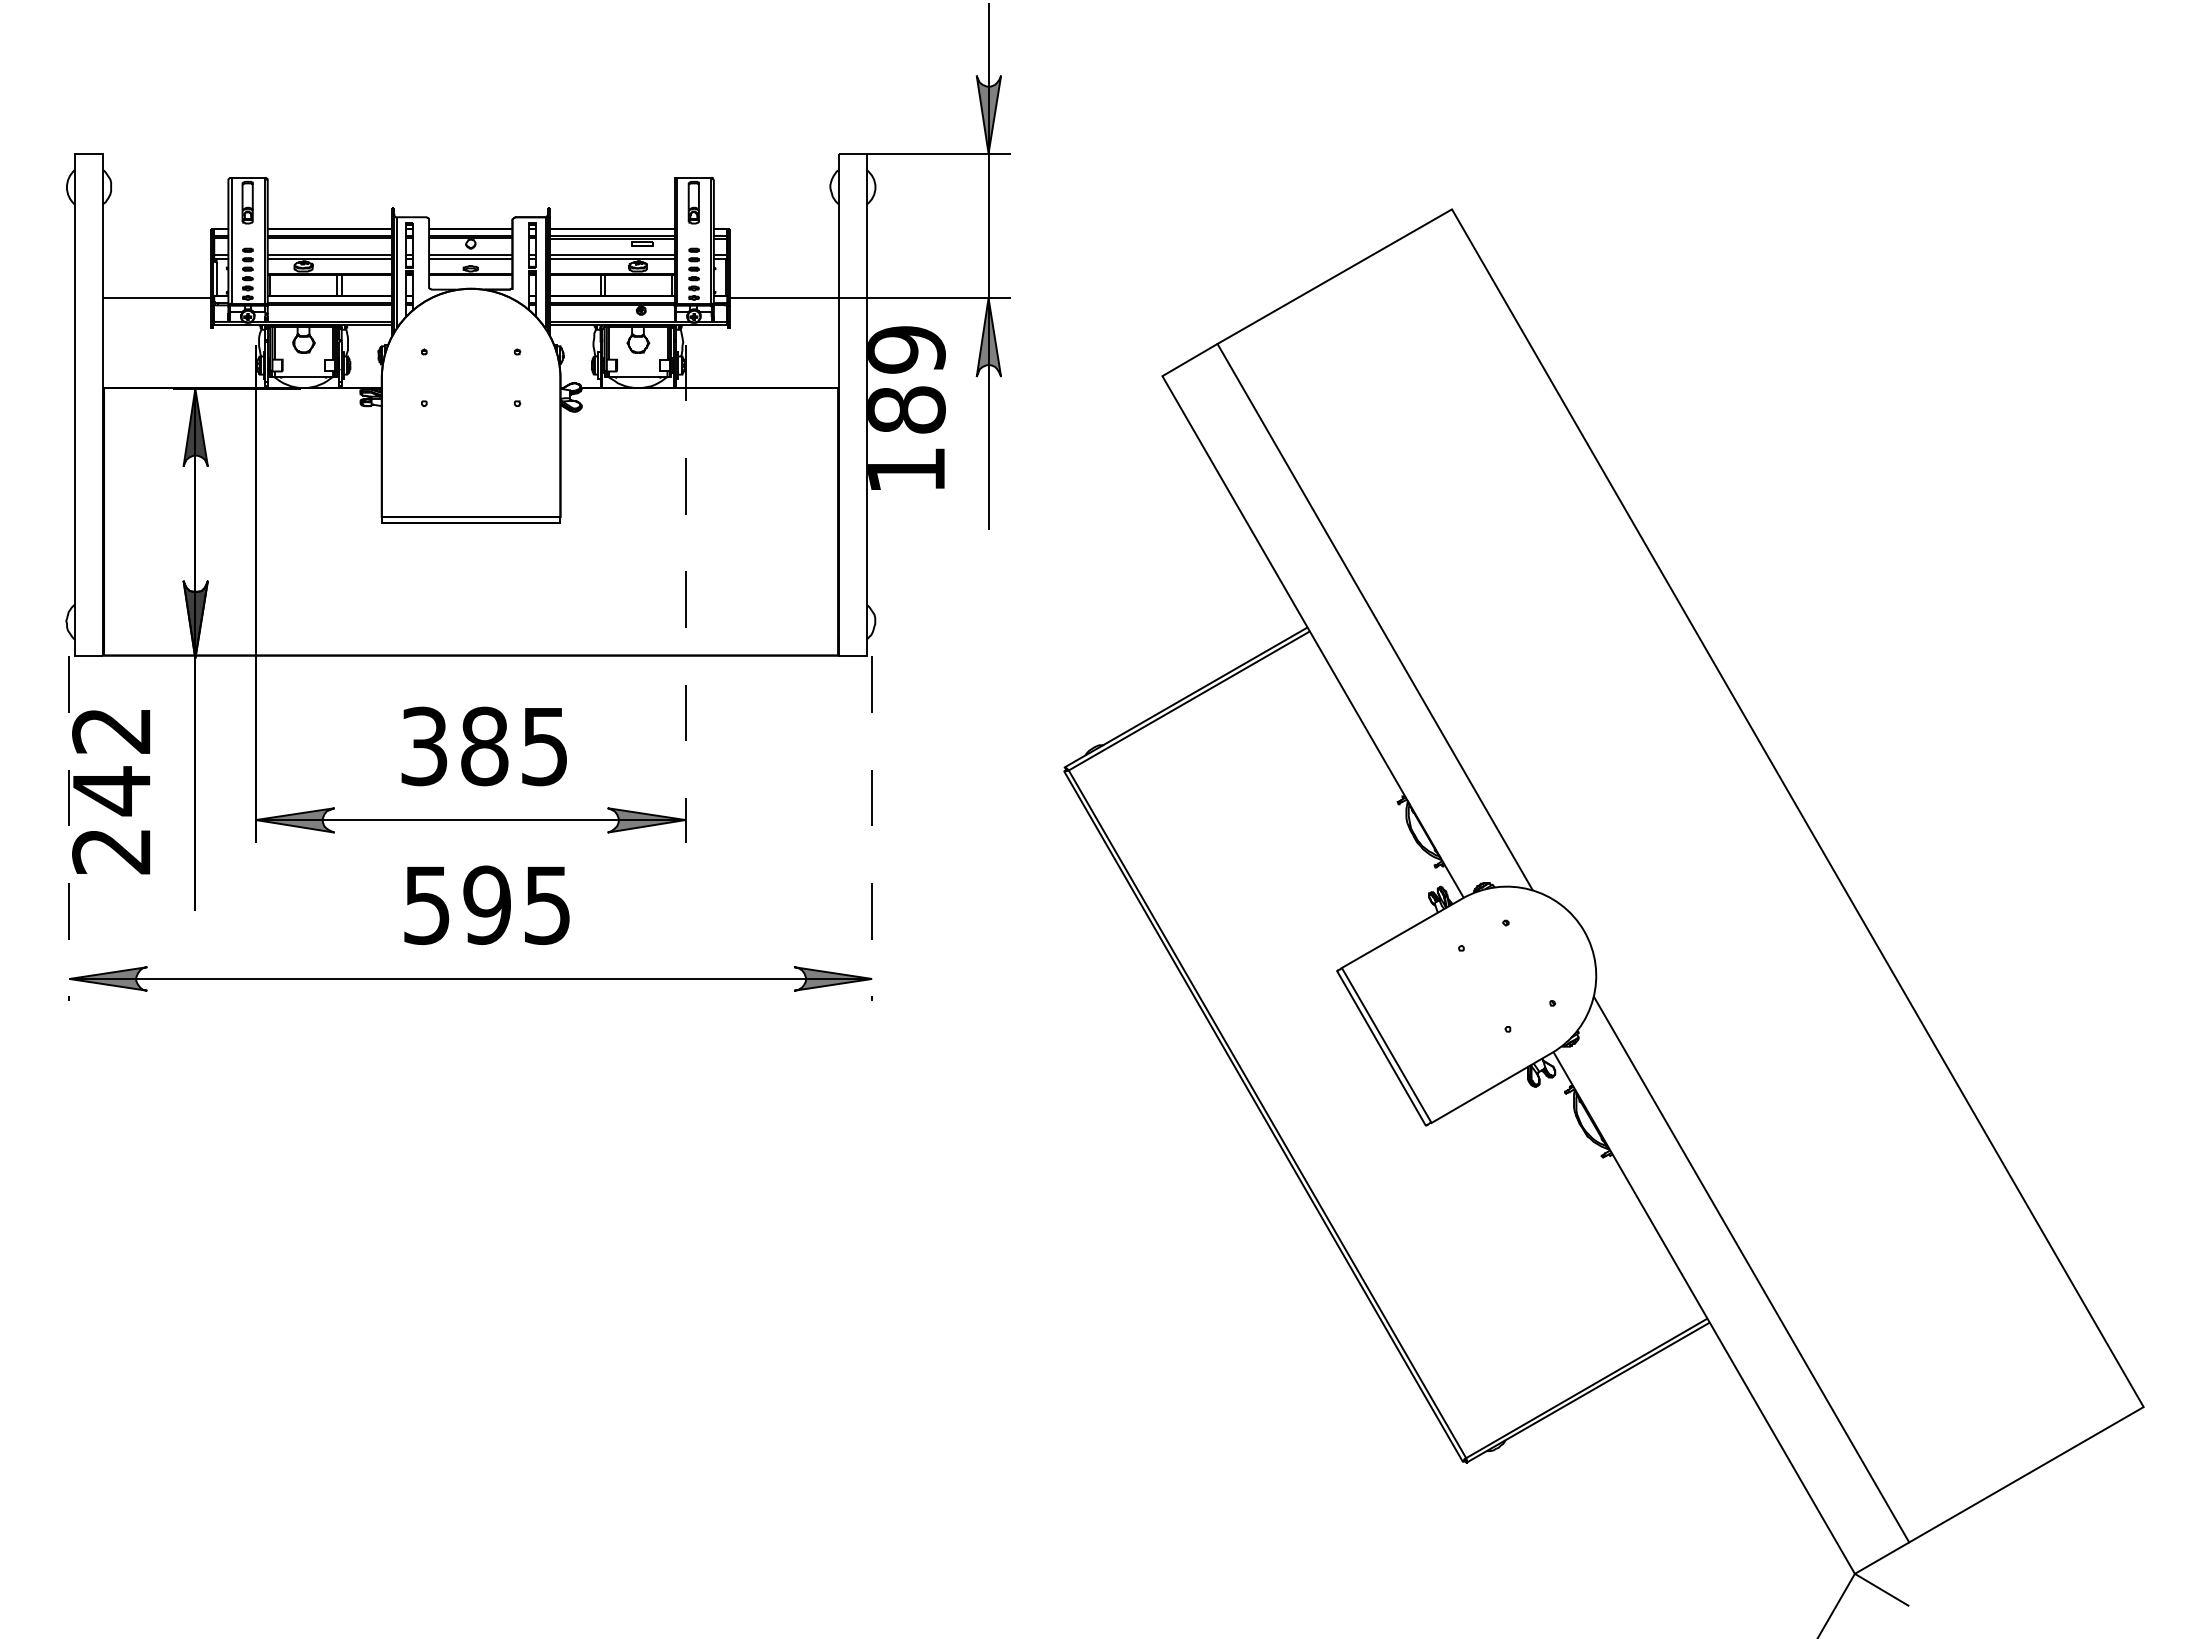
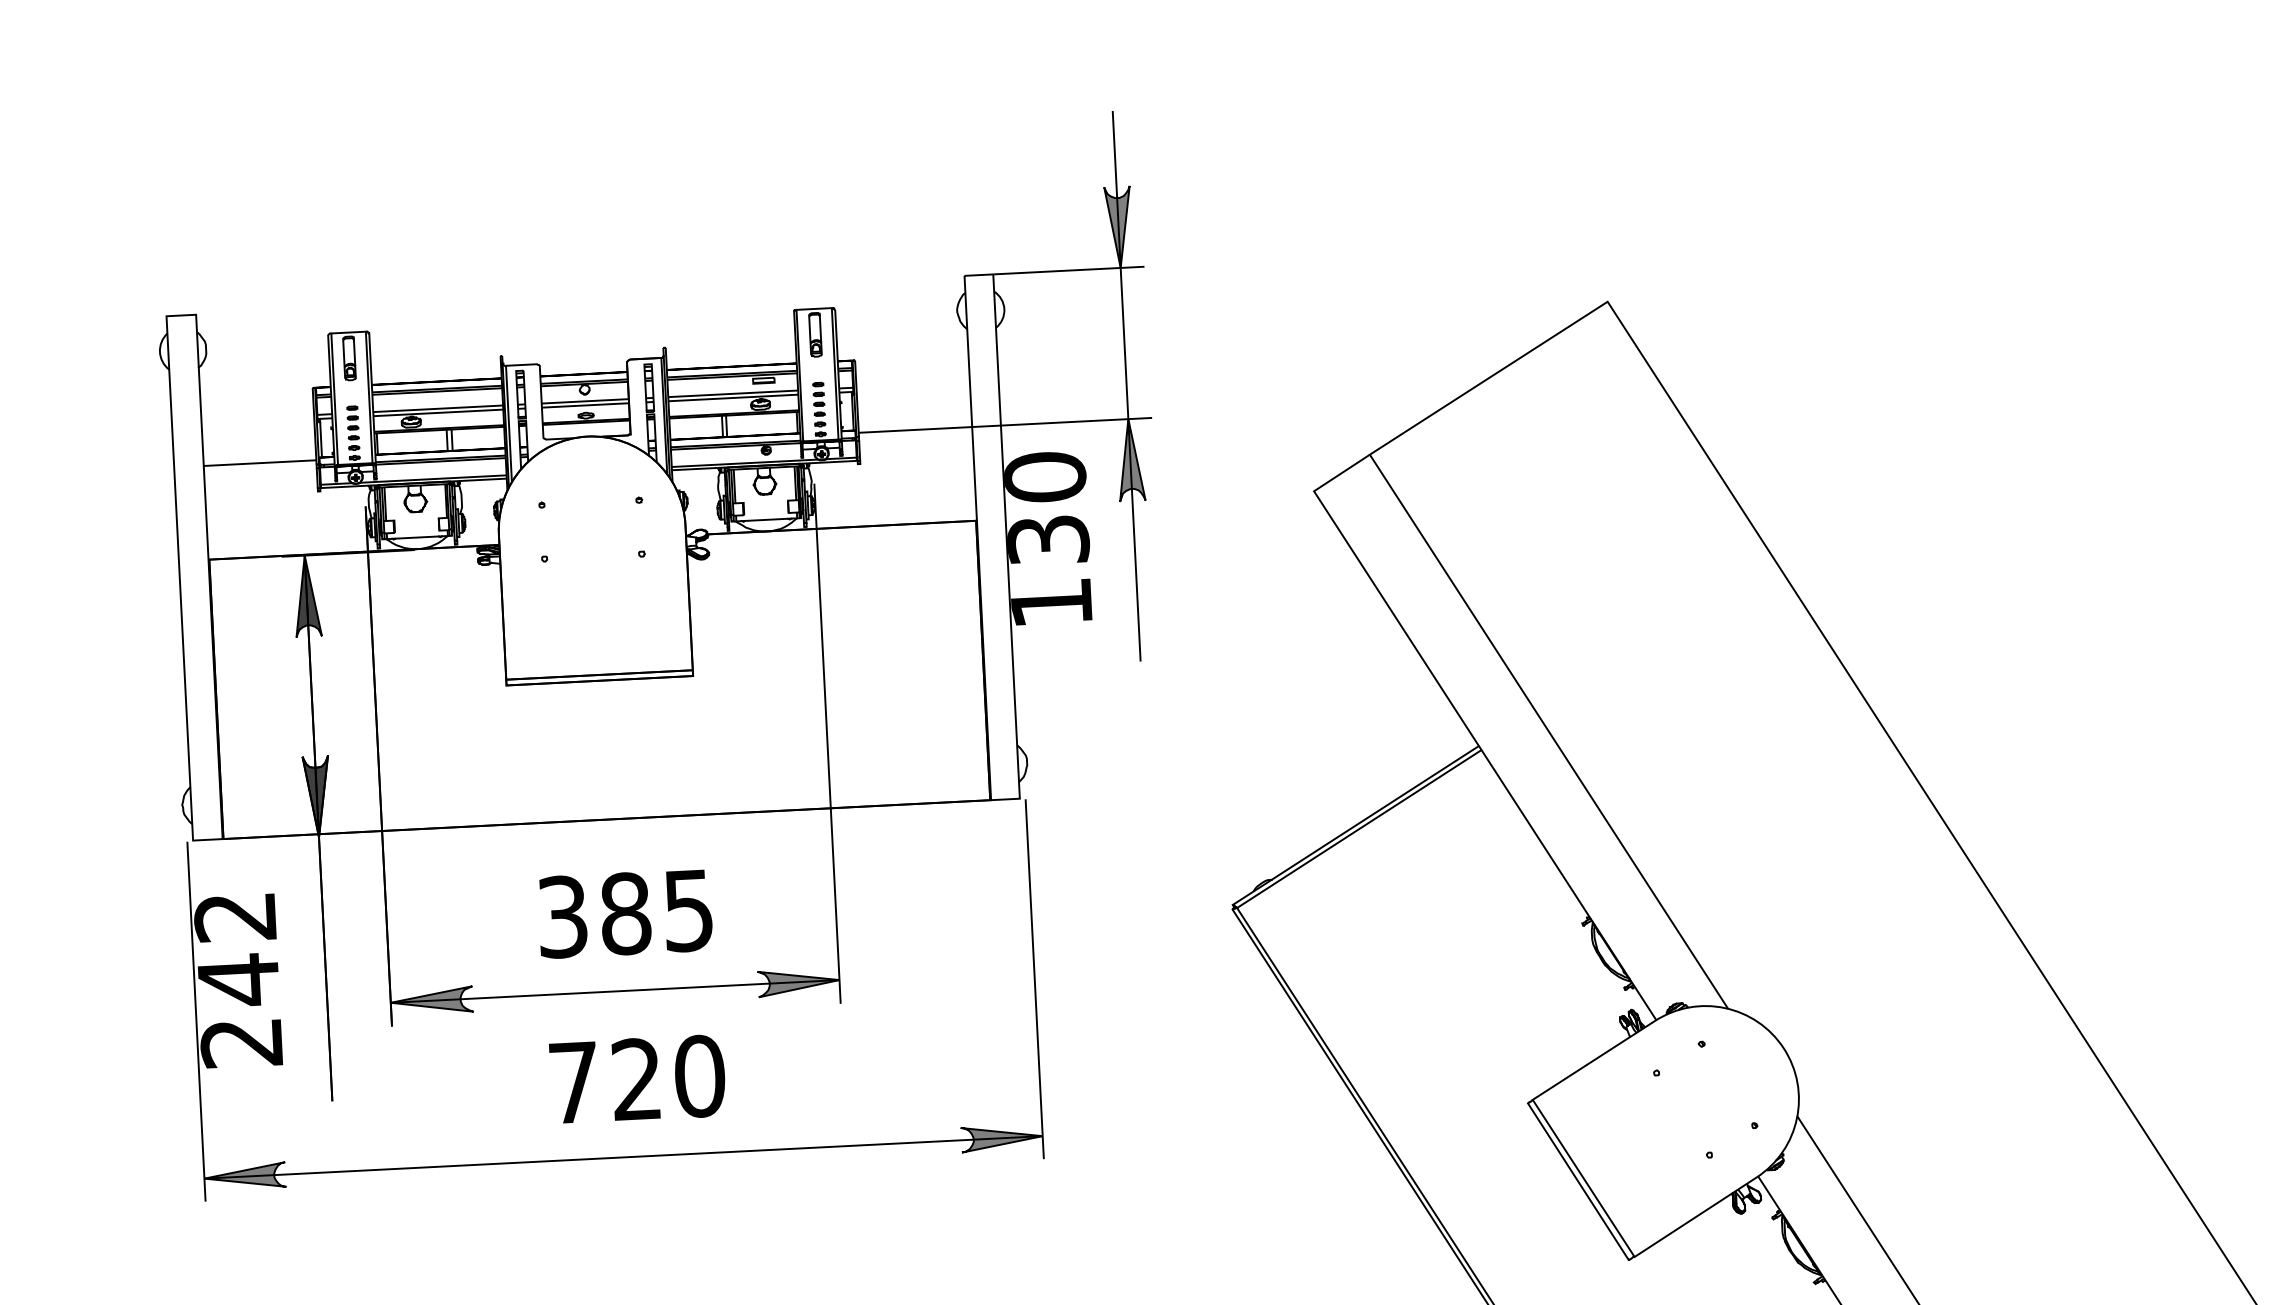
text: (906, 379) -> (1046, 508), 189 -> 130
line: (685, 594) -> (827, 744), dashed -> solid
line: (69, 829) -> (196, 1022), dashed -> solid
line: (872, 829) -> (1035, 980), dashed -> solid
text: (487, 905) -> (637, 1079), 595 -> 720

